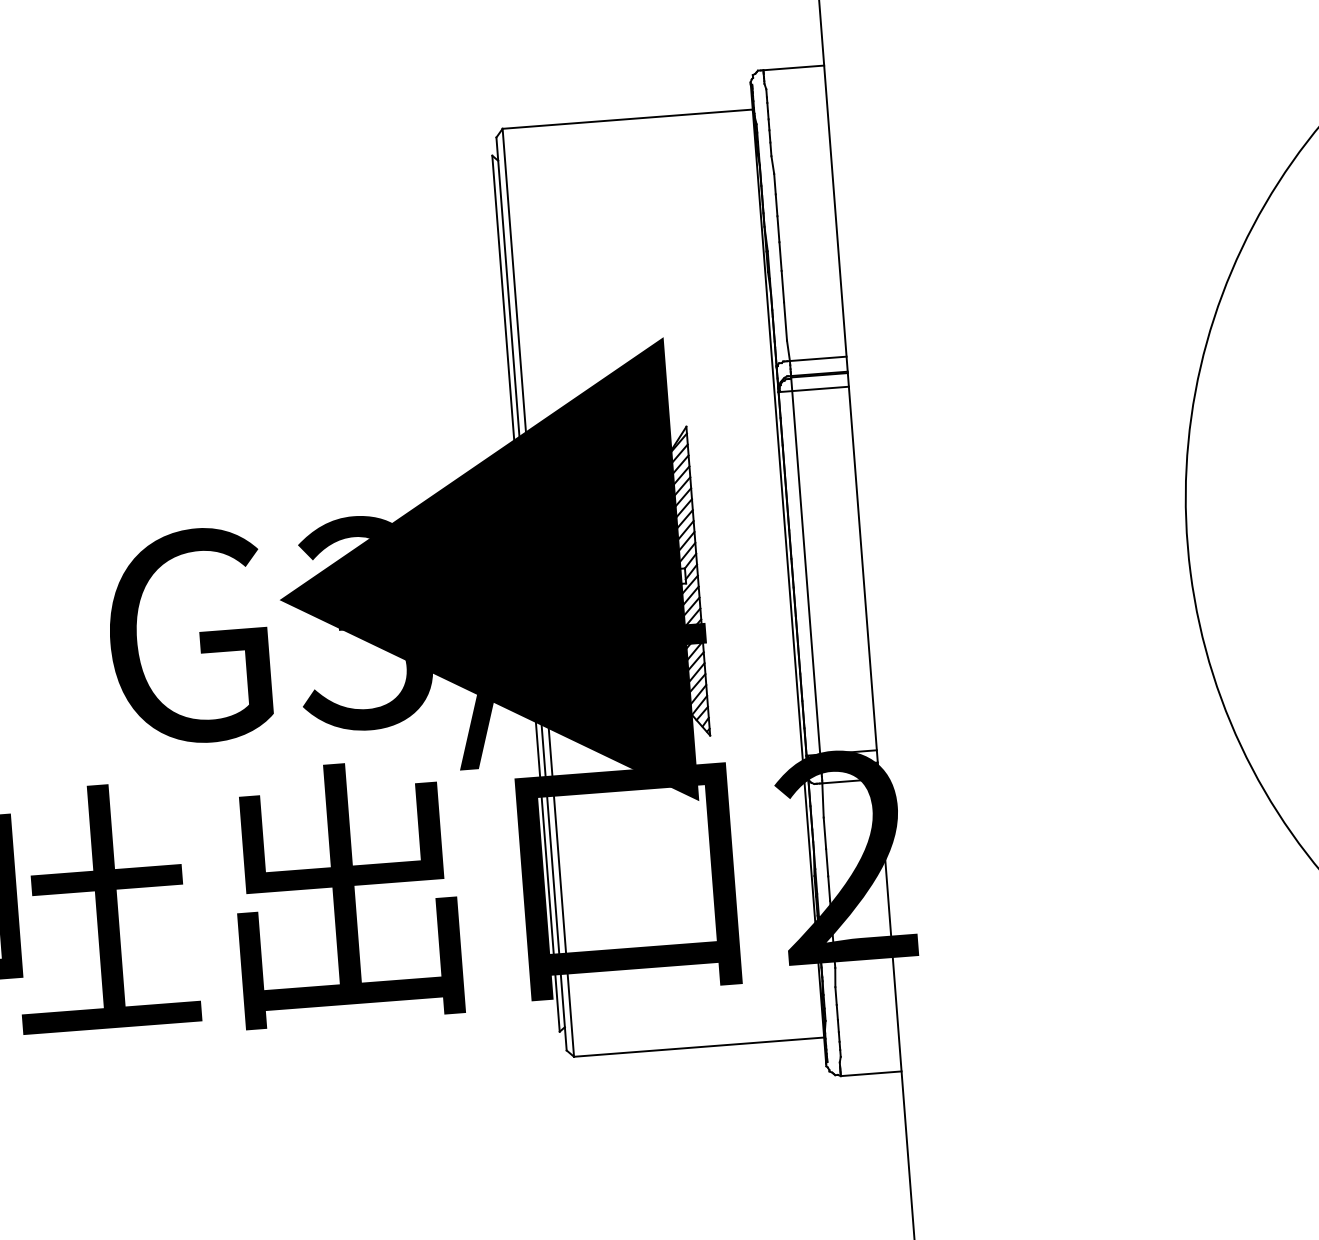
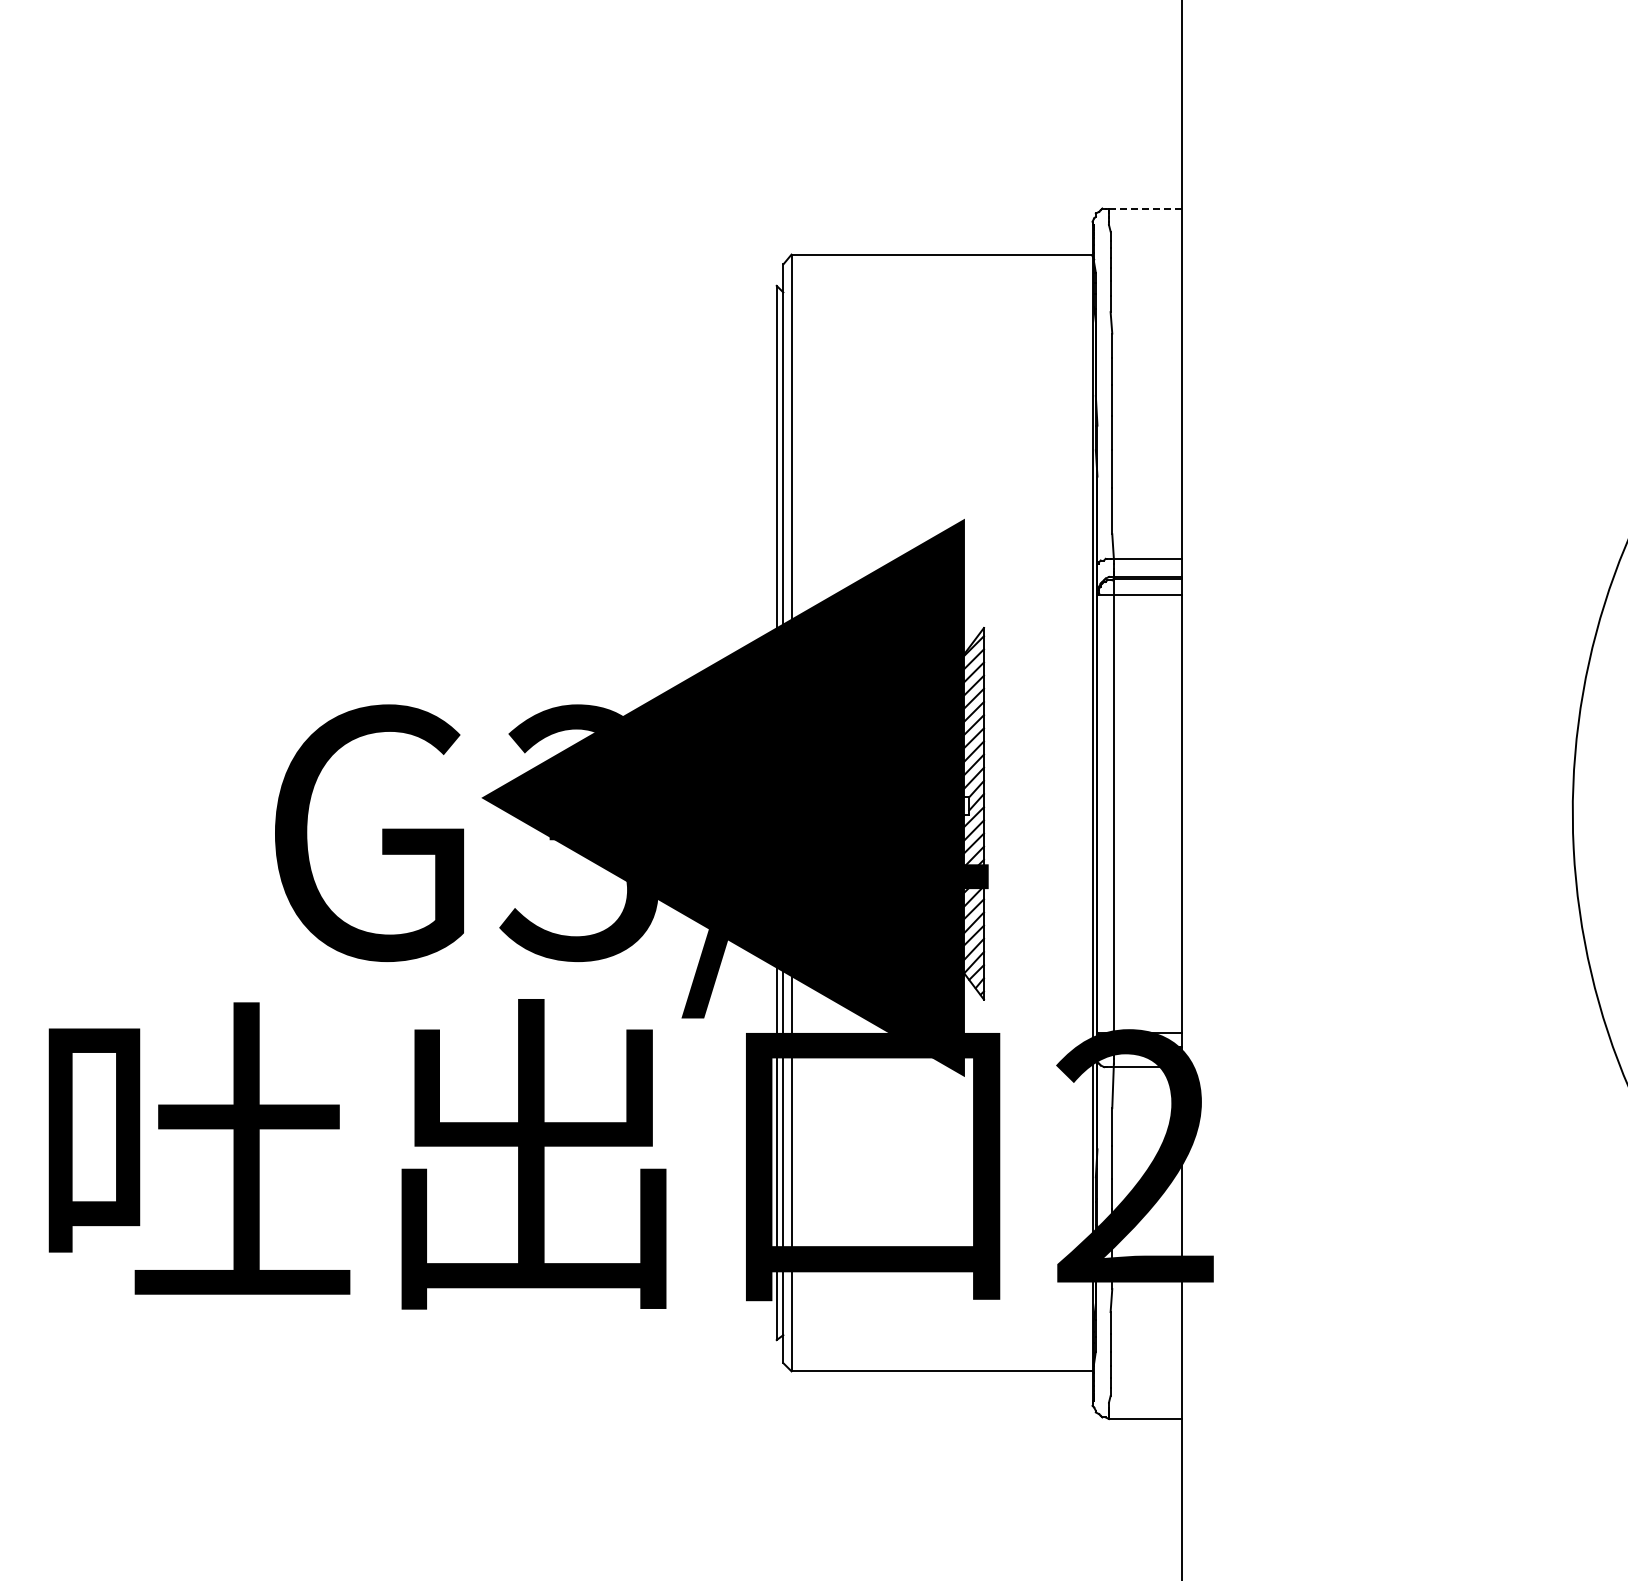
line: (793, 67) -> (1145, 208), solid -> dashed

